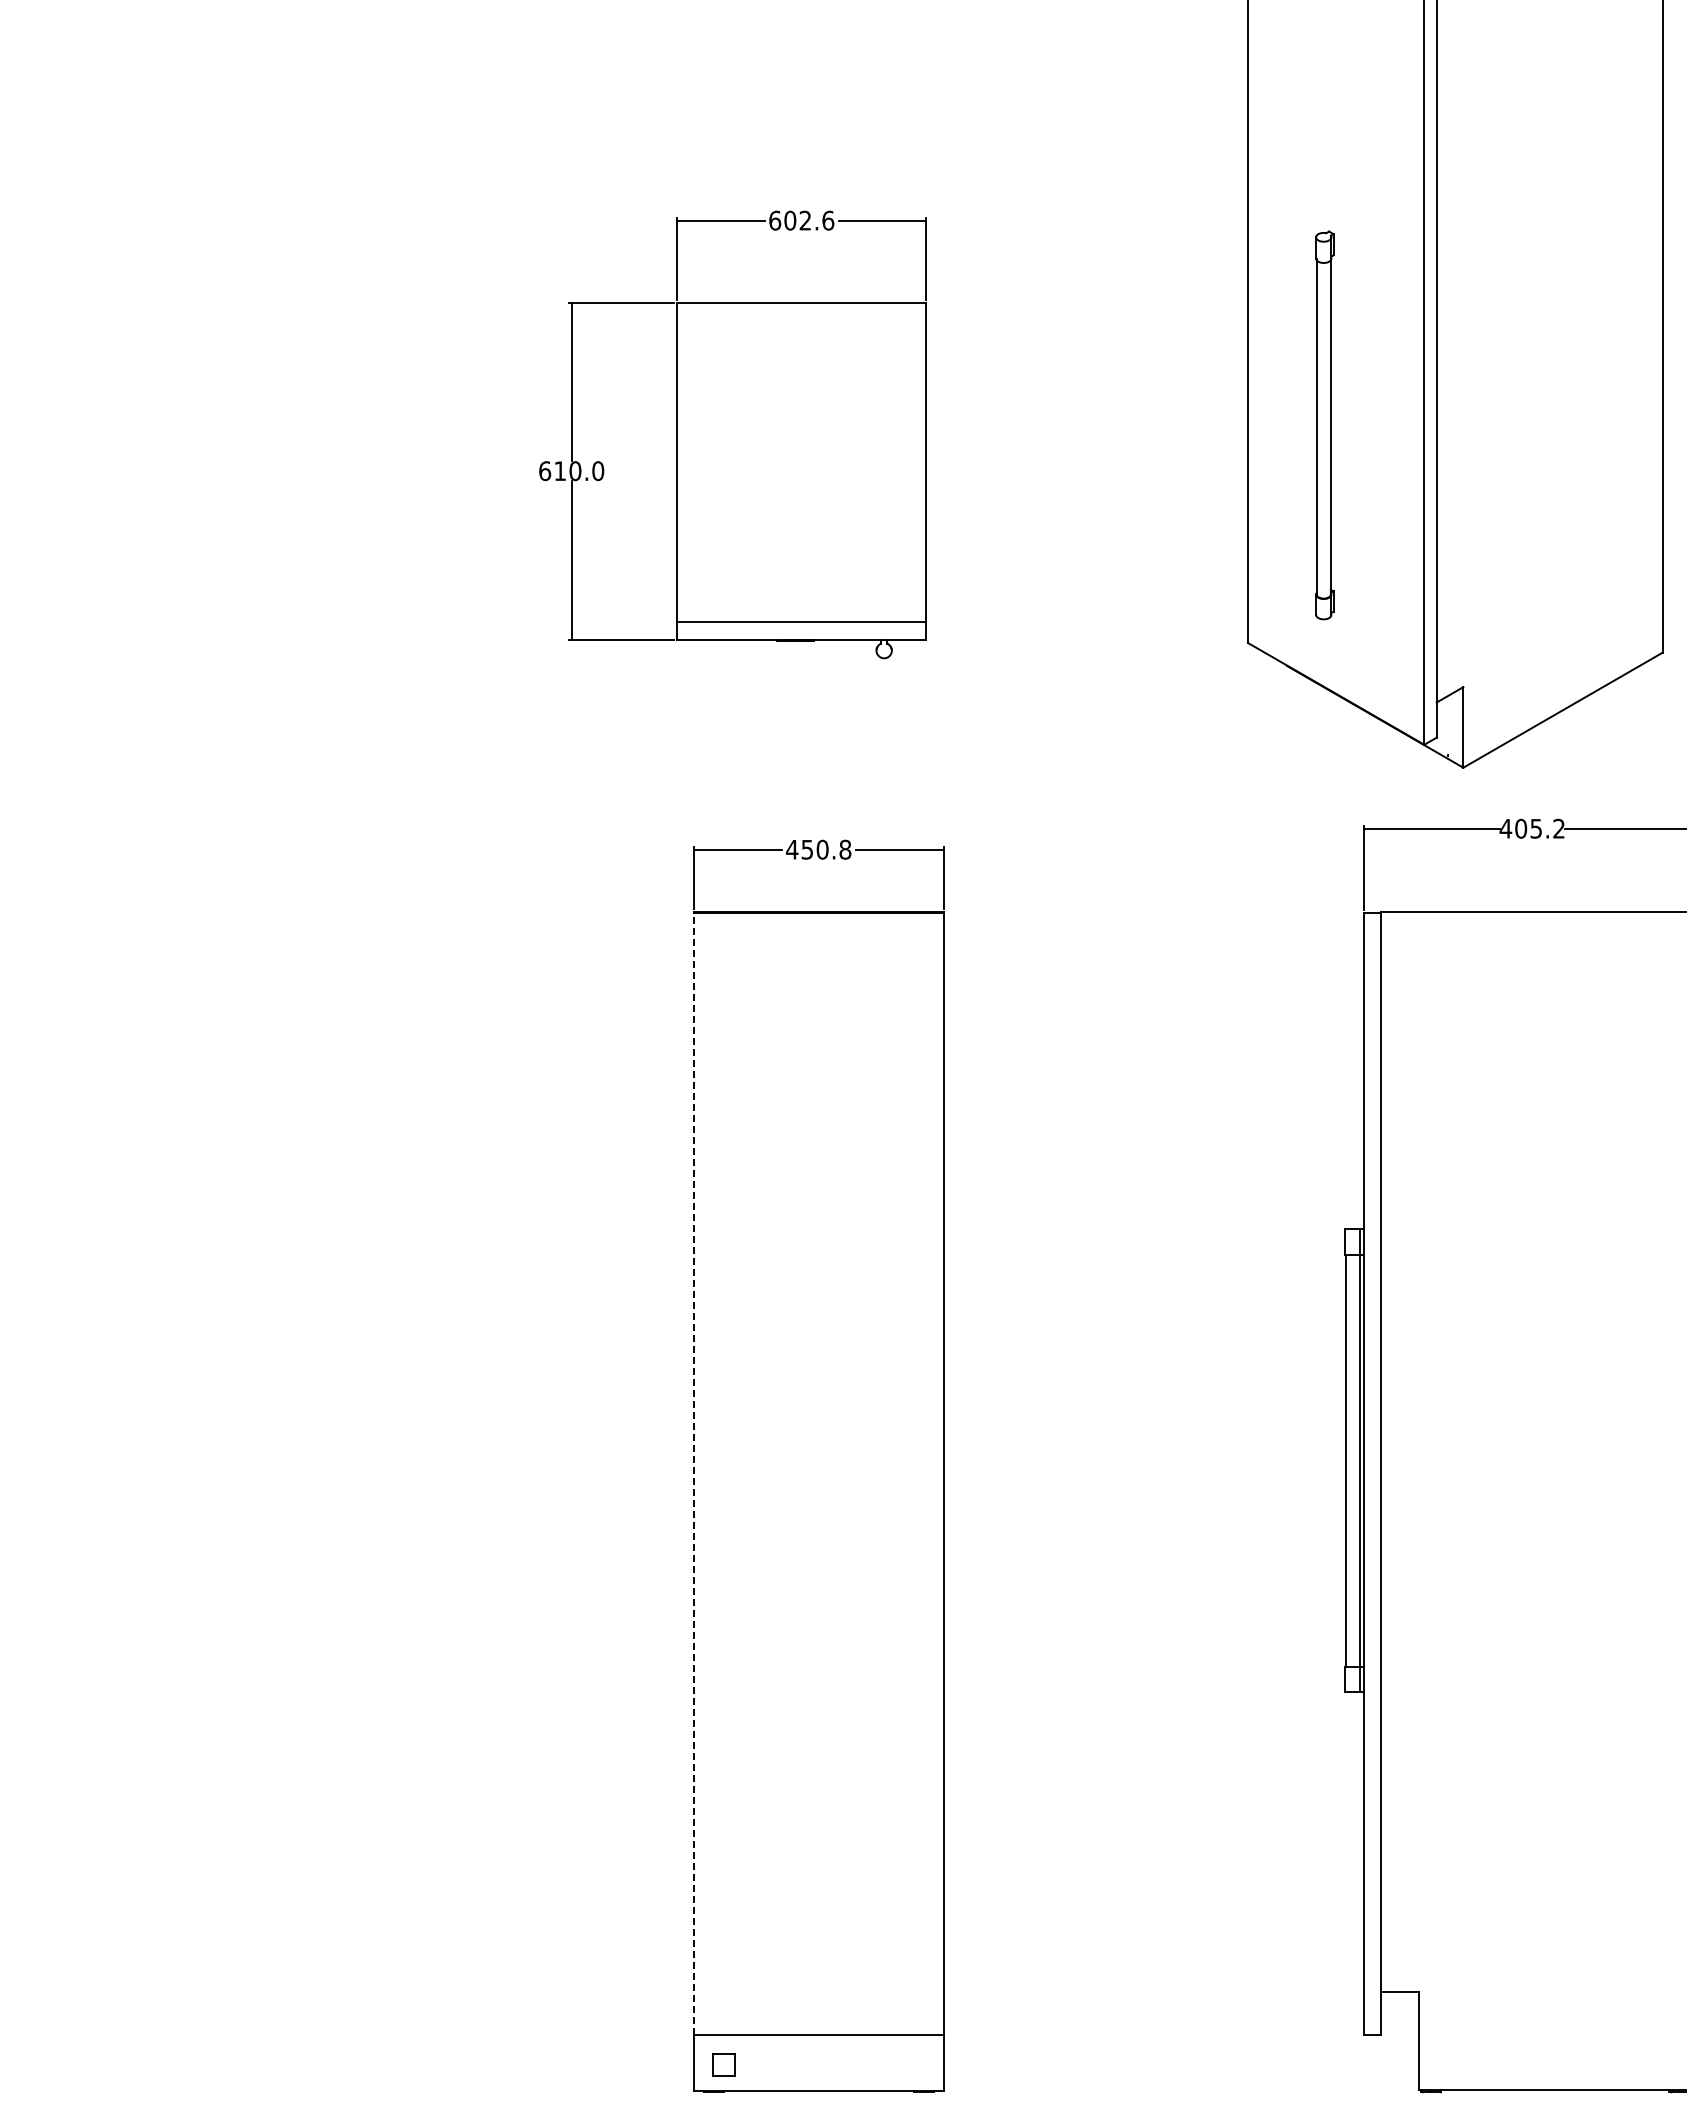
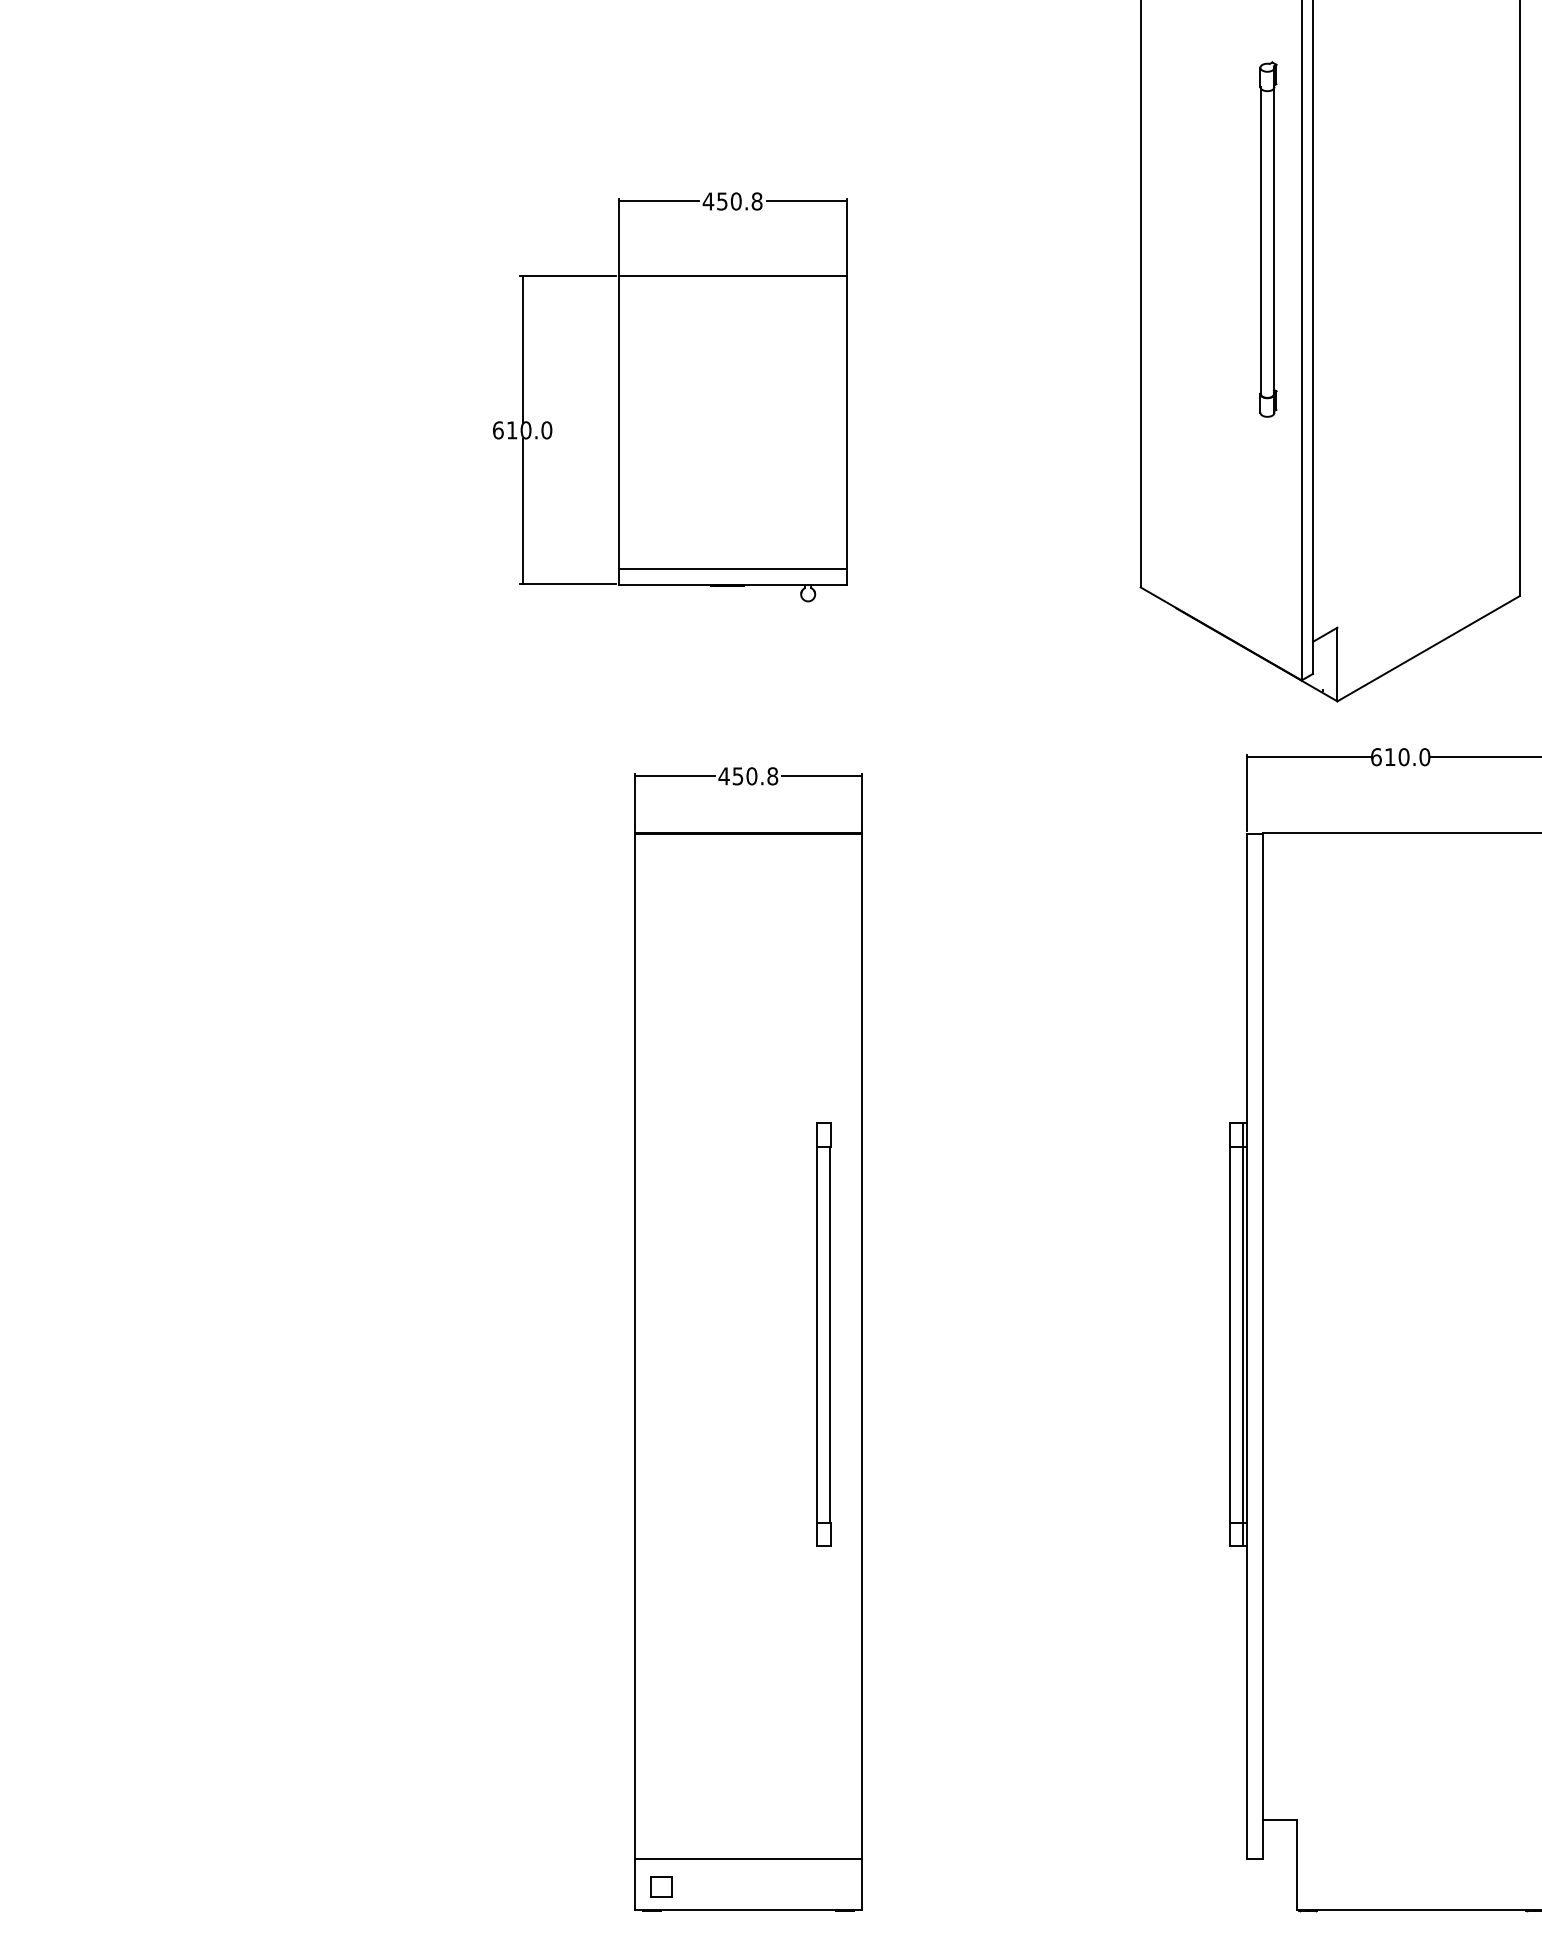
text: (801, 220) -> (732, 201), 602.6 -> 450.8
part: (1324, 425) -> (1268, 239), moved
text: (1532, 828) -> (1400, 756), 405.2 -> 610.0
part: (901, 1460) -> (824, 1334), added
line: (694, 1473) -> (634, 1346), dashed -> solid

